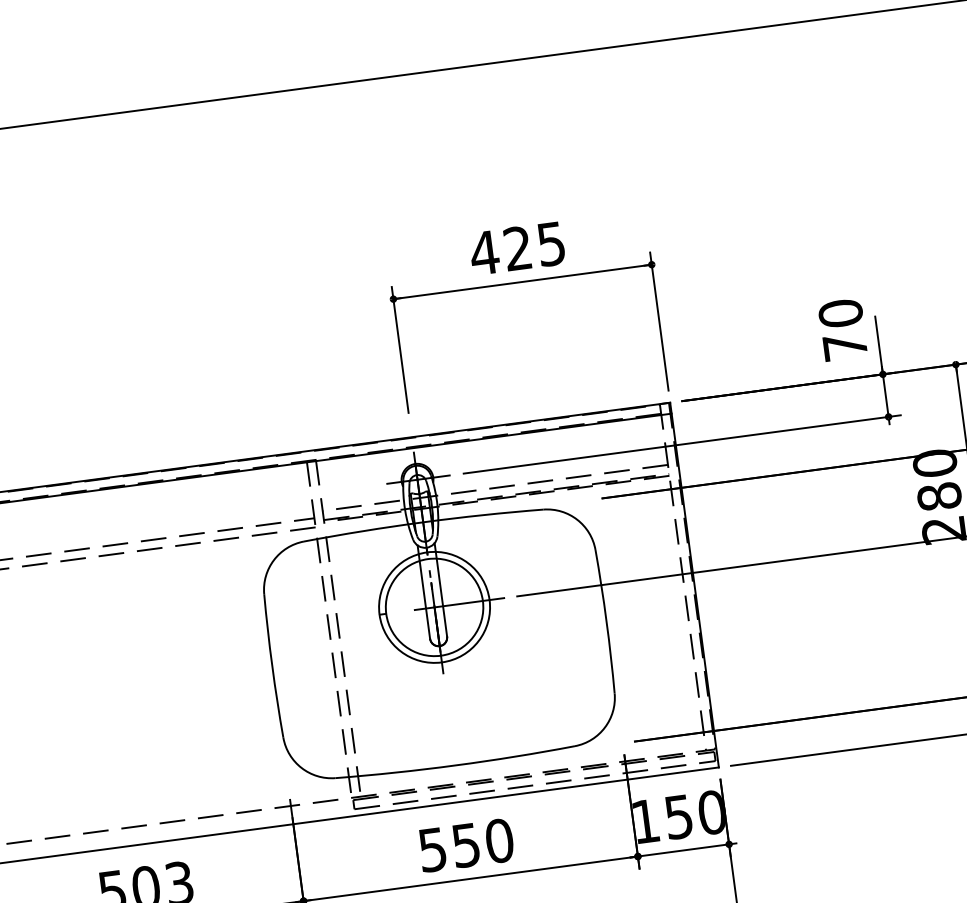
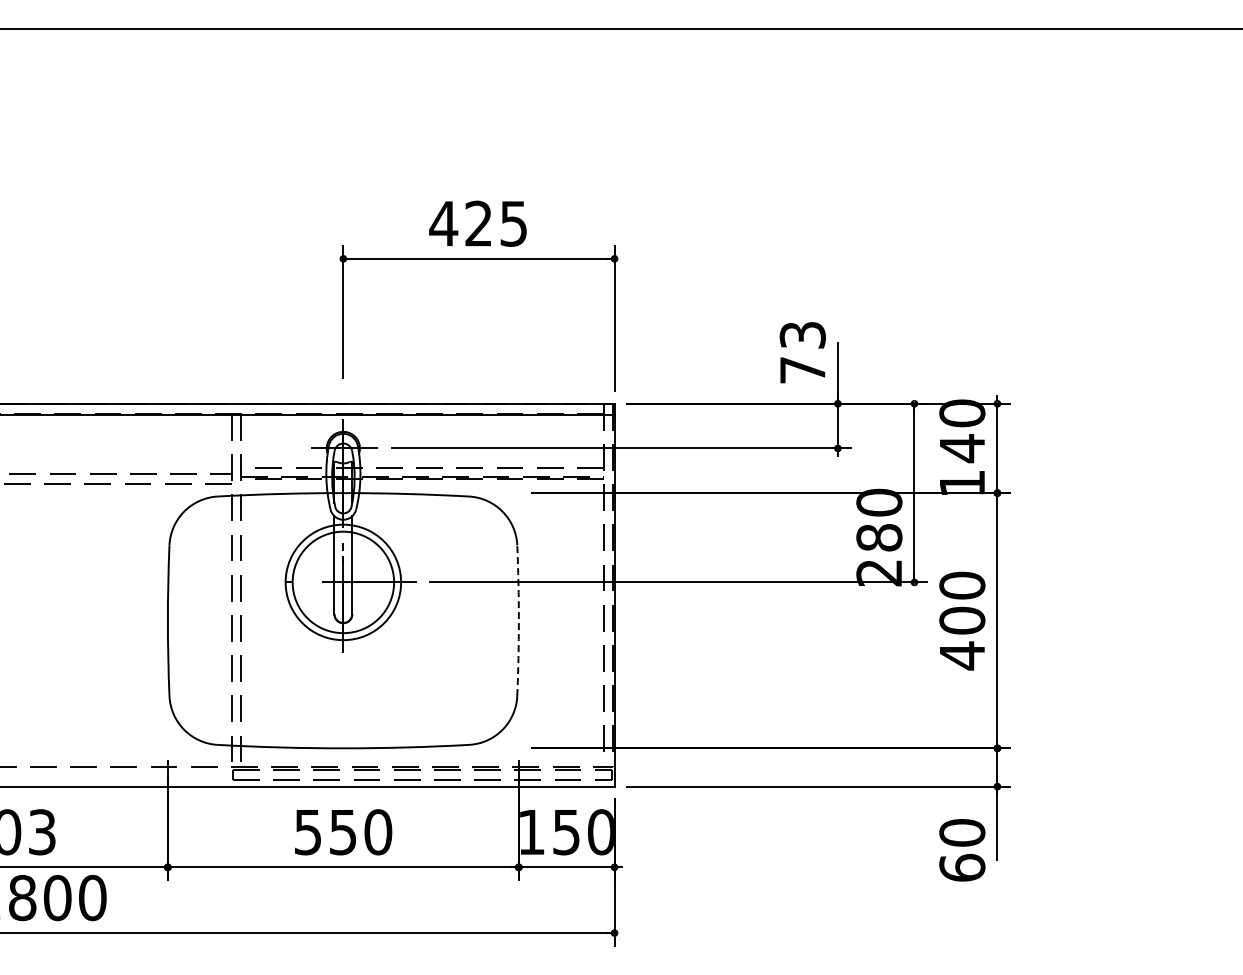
text: (840, 312) -> (802, 334), 70 -> 73
arc: (606, 621) -> (518, 620), solid -> dashed

